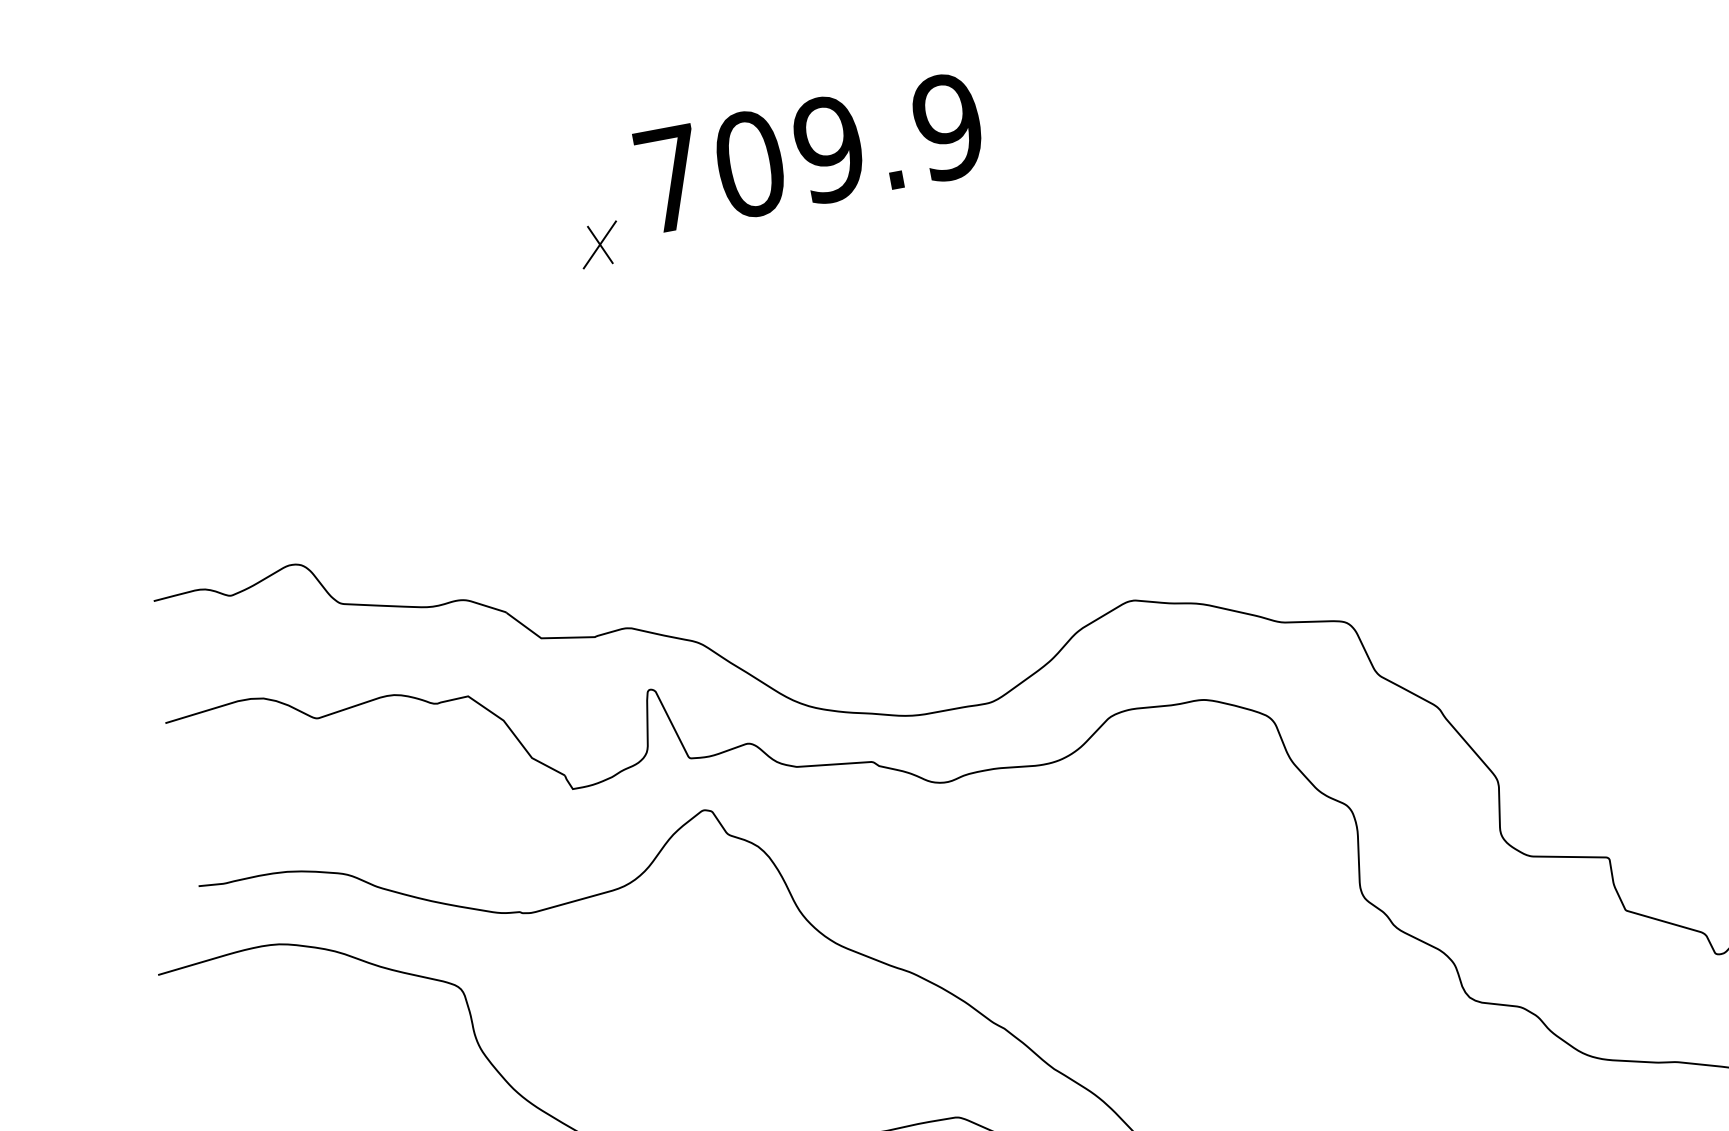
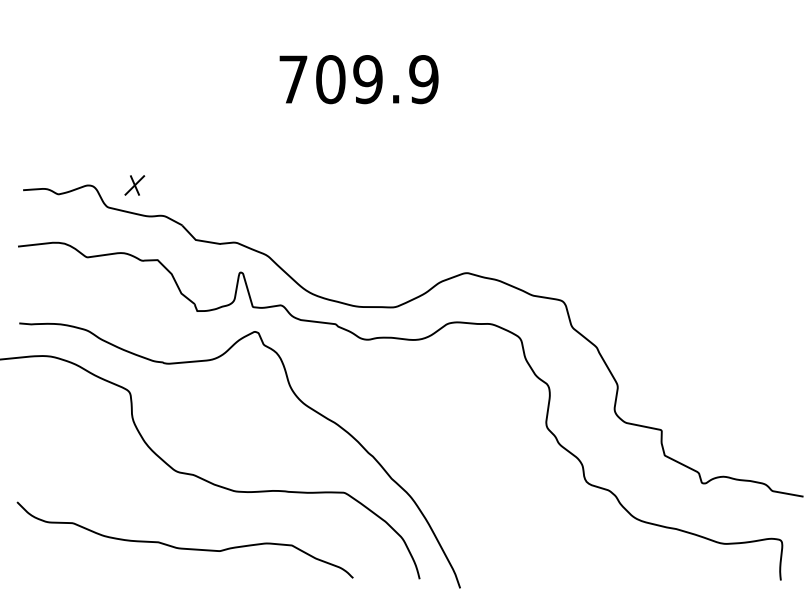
text: (809, 152) -> (358, 79), moved
part: (599, 245) -> (134, 185), moved

